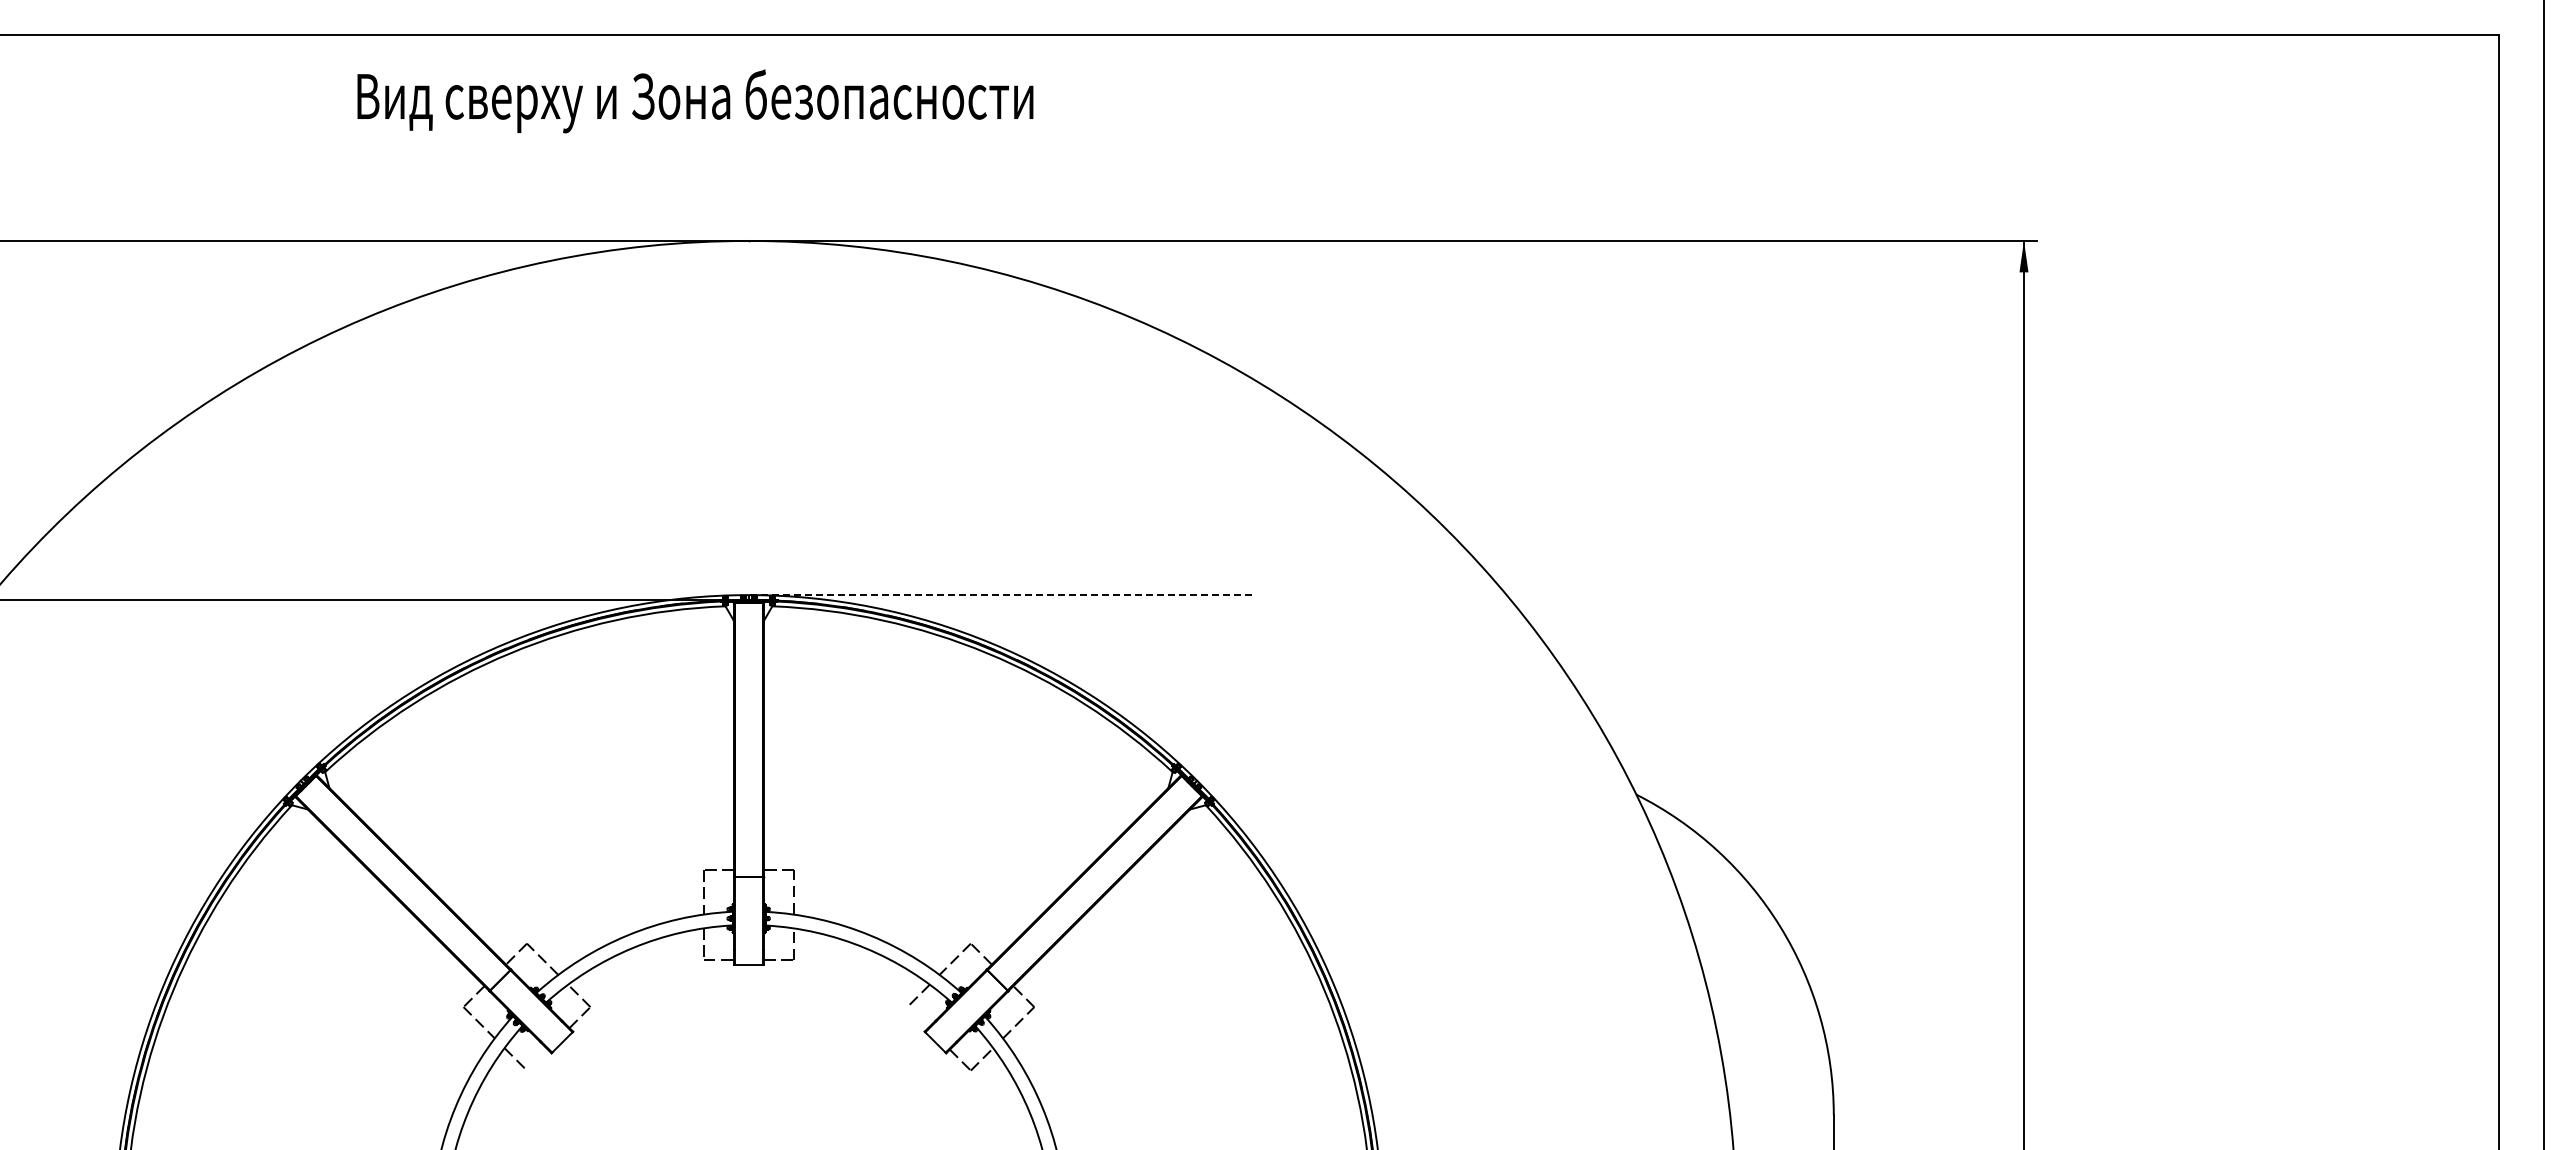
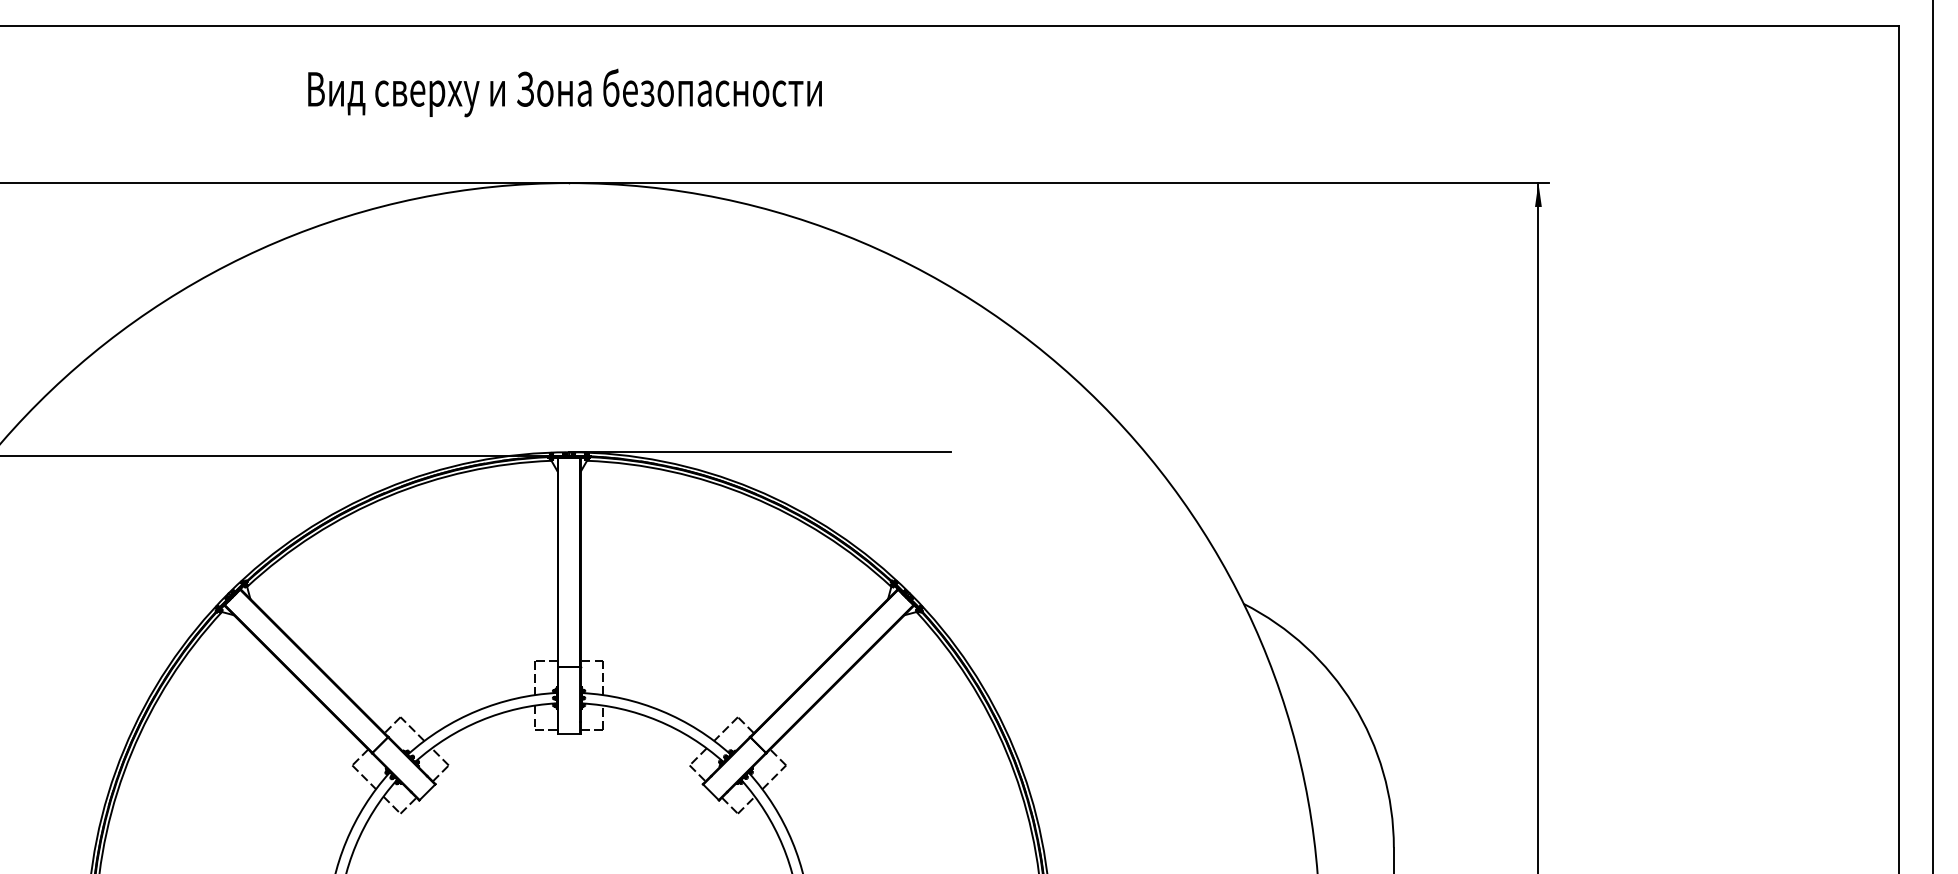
text: (695, 101) -> (565, 93), moved
line: (999, 595) -> (759, 452), dashed -> solid
line: (917, 1017) -> (697, 773), added
line: (537, 1059) -> (408, 805), added

